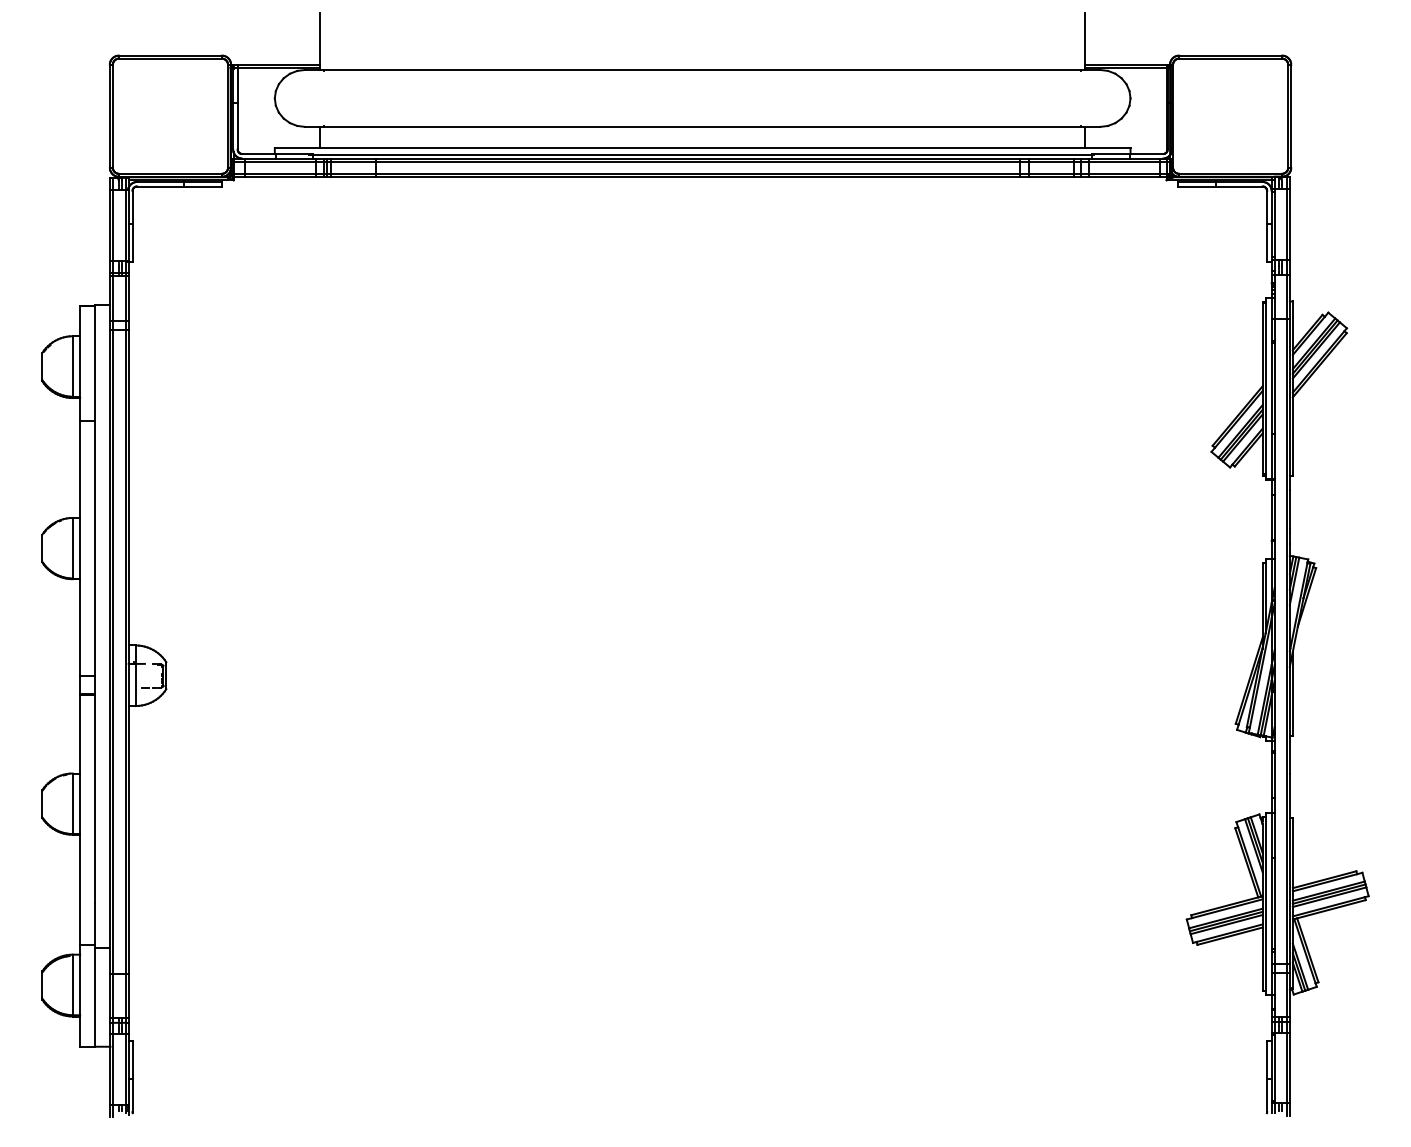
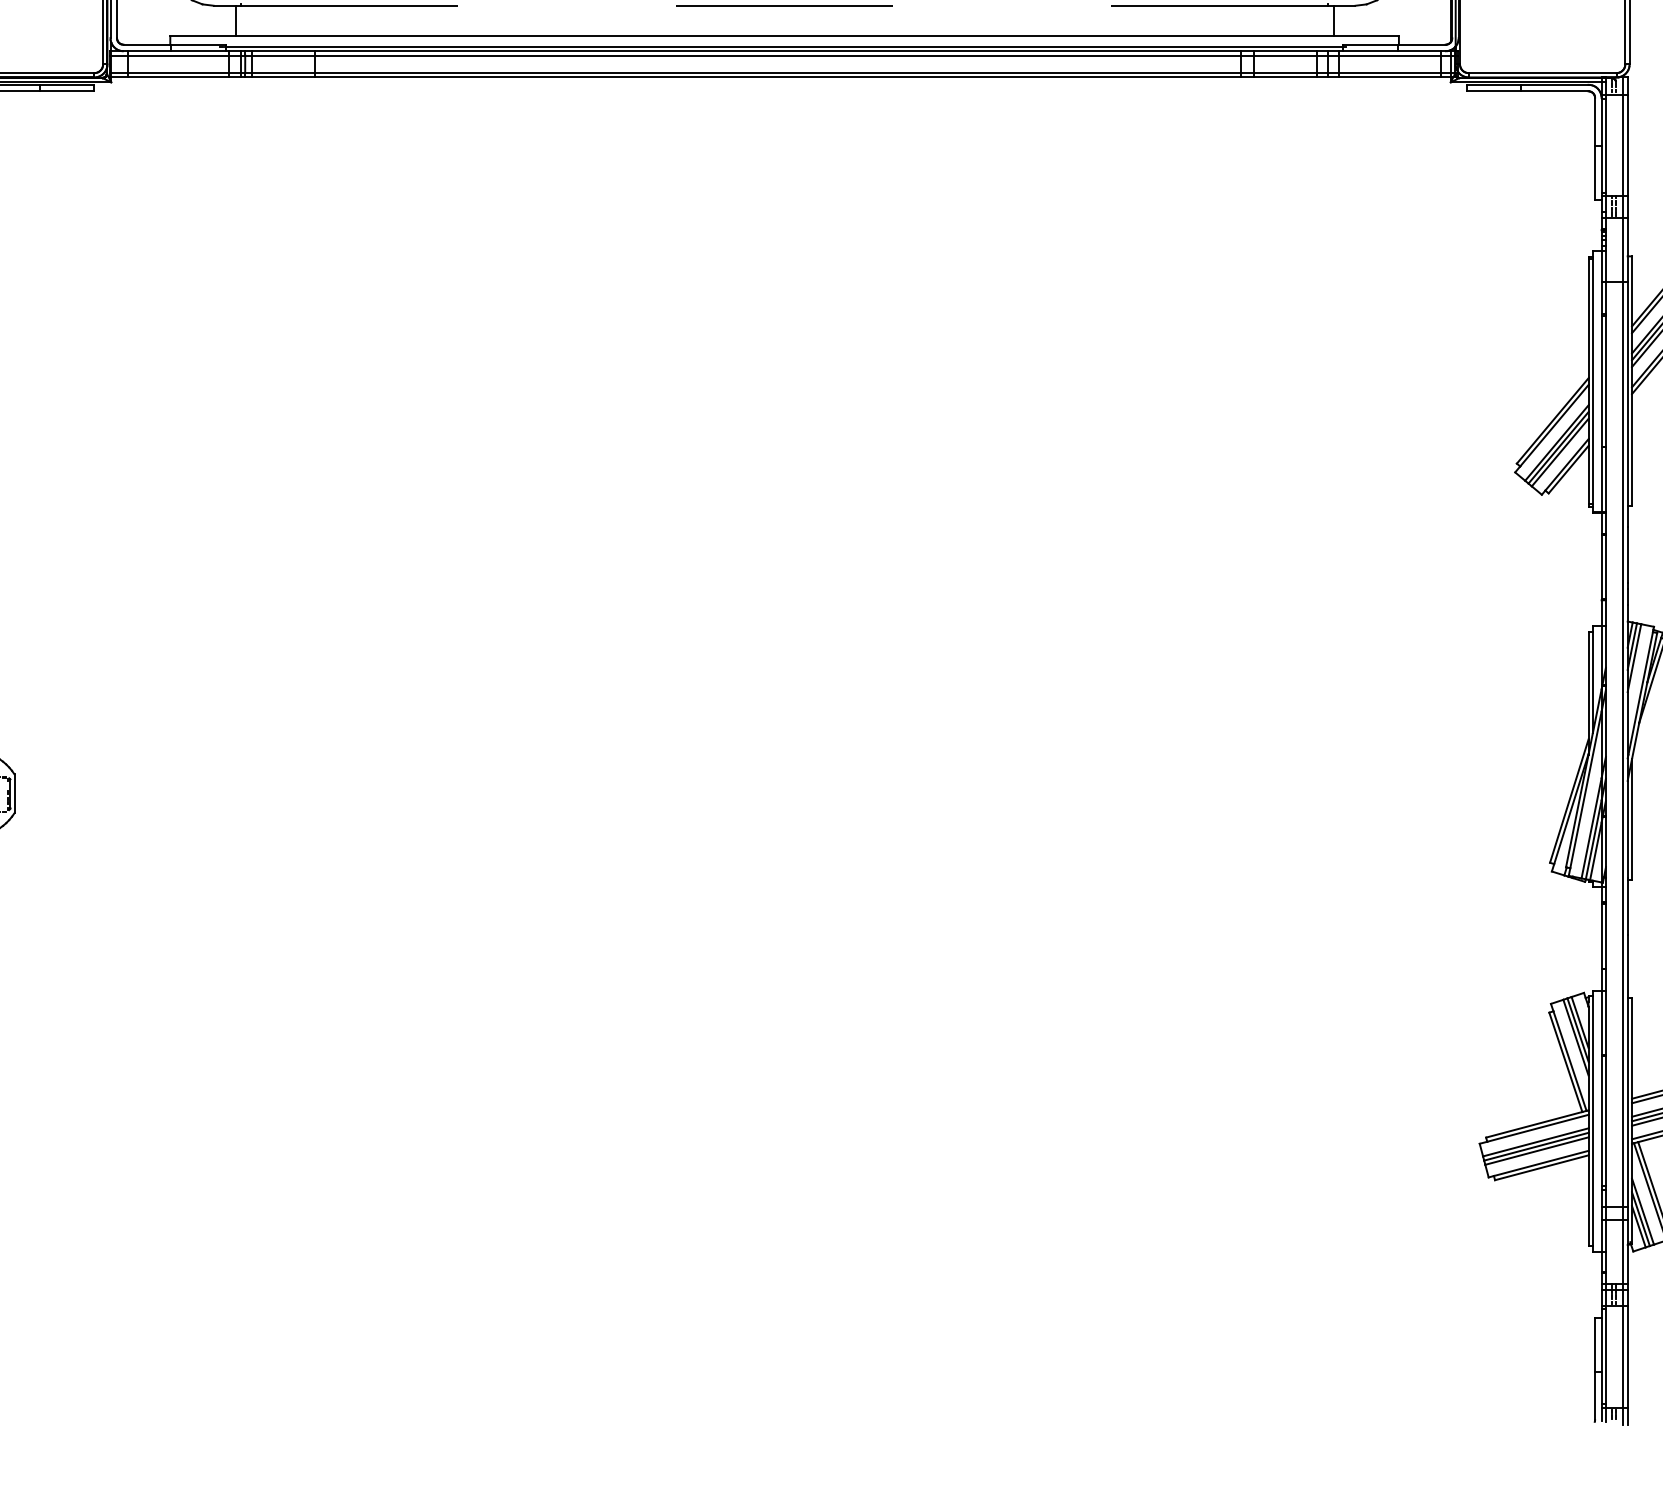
line: (702, 126) -> (784, 5), solid -> dashed

